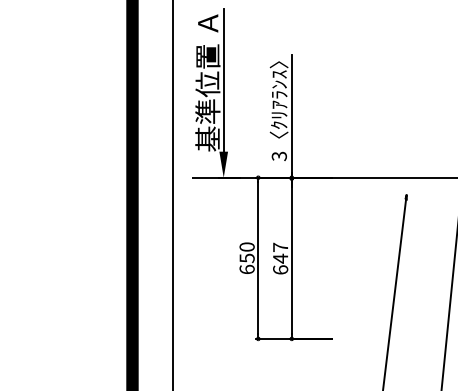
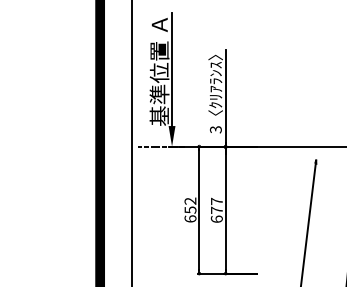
text: (246, 246) -> (190, 200), 650 -> 652
text: (280, 258) -> (216, 210), 647 -> 677

